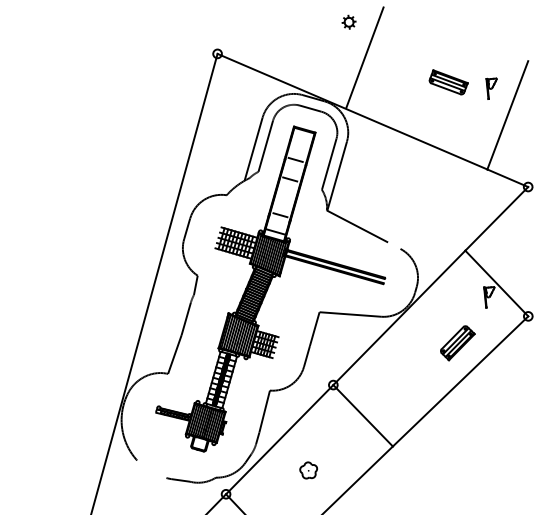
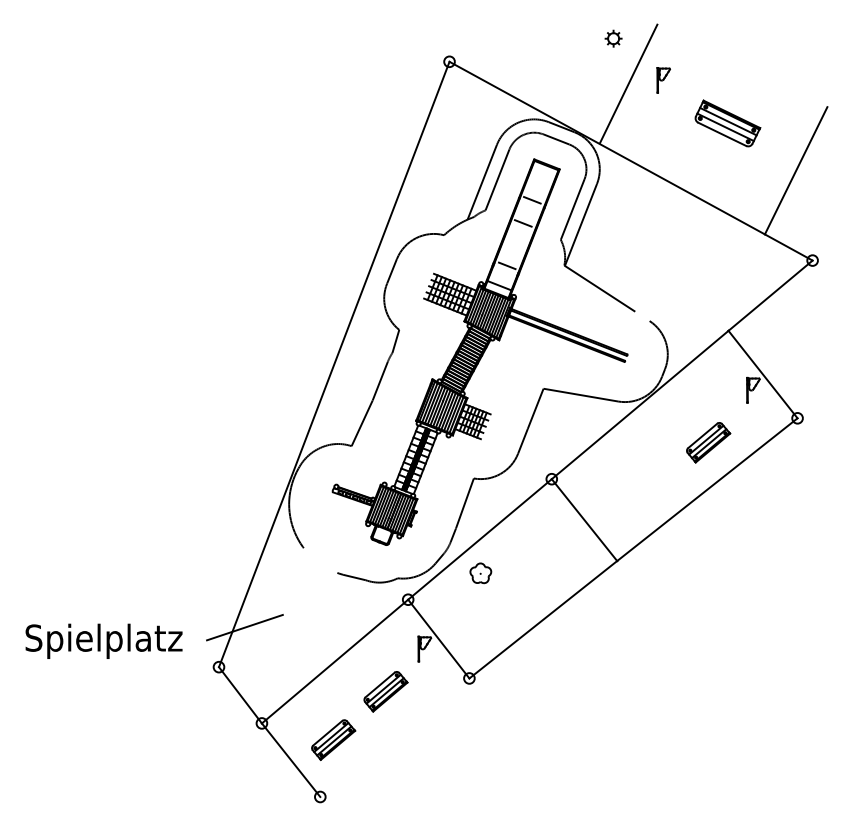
part: (449, 82) -> (728, 123), size x1.4
part: (492, 88) -> (663, 80), moved
part: (308, 470) -> (480, 573), moved

